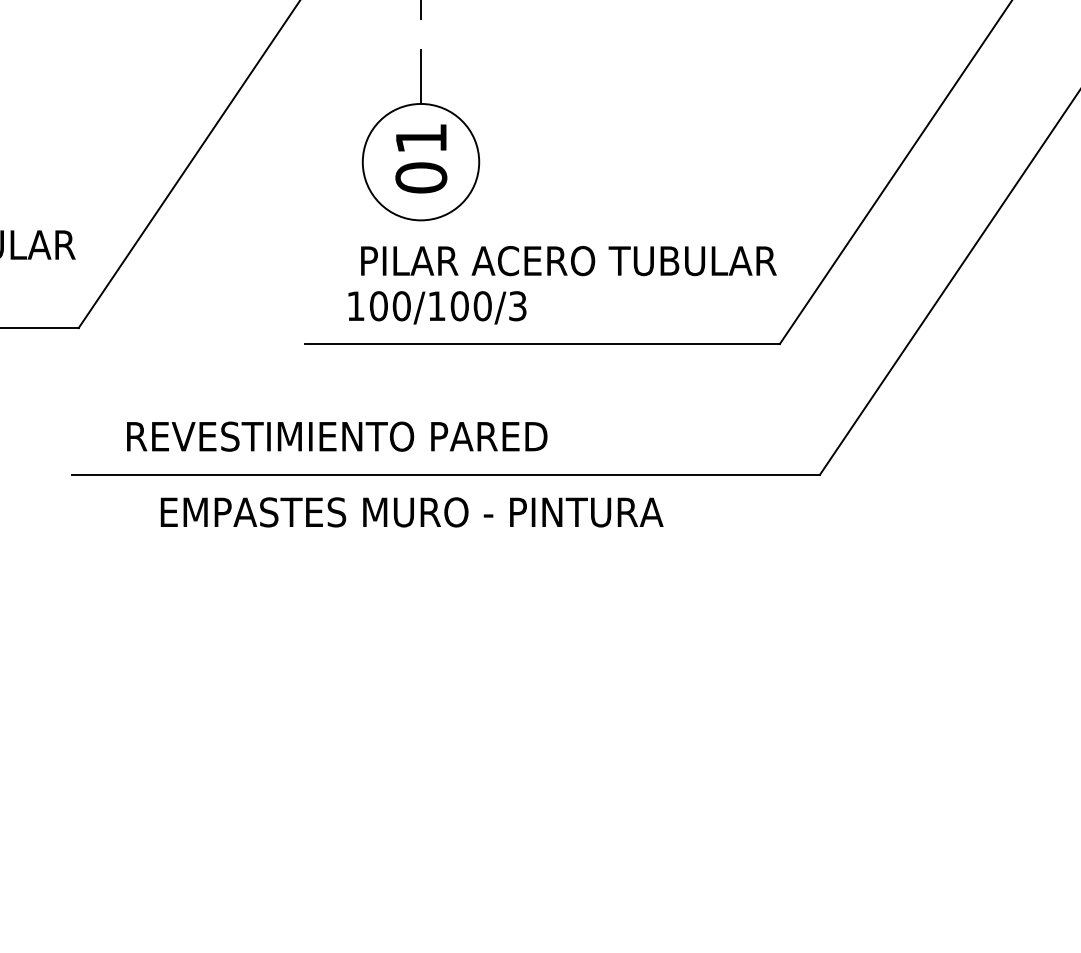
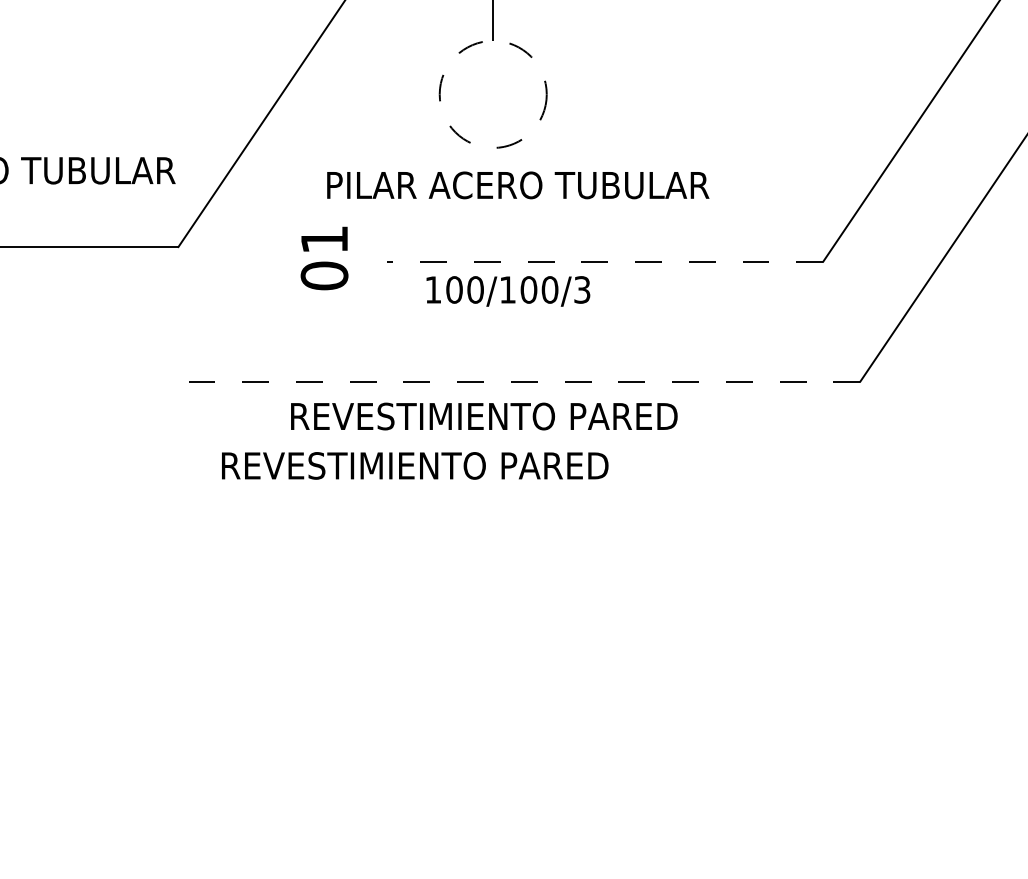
text: (421, 158) -> (324, 258), moved
circle: (420, 161) -> (492, 93), solid -> dashed
text: (569, 261) -> (518, 185), moved
text: (437, 307) -> (508, 291), moved
line: (541, 343) -> (604, 261), solid -> dashed
text: (337, 436) -> (415, 465), moved
line: (446, 474) -> (516, 381), solid -> dashed
text: (412, 512) -> (485, 416), EMPASTES MURO - PINTURA -> REVESTIMIENTO PARED

